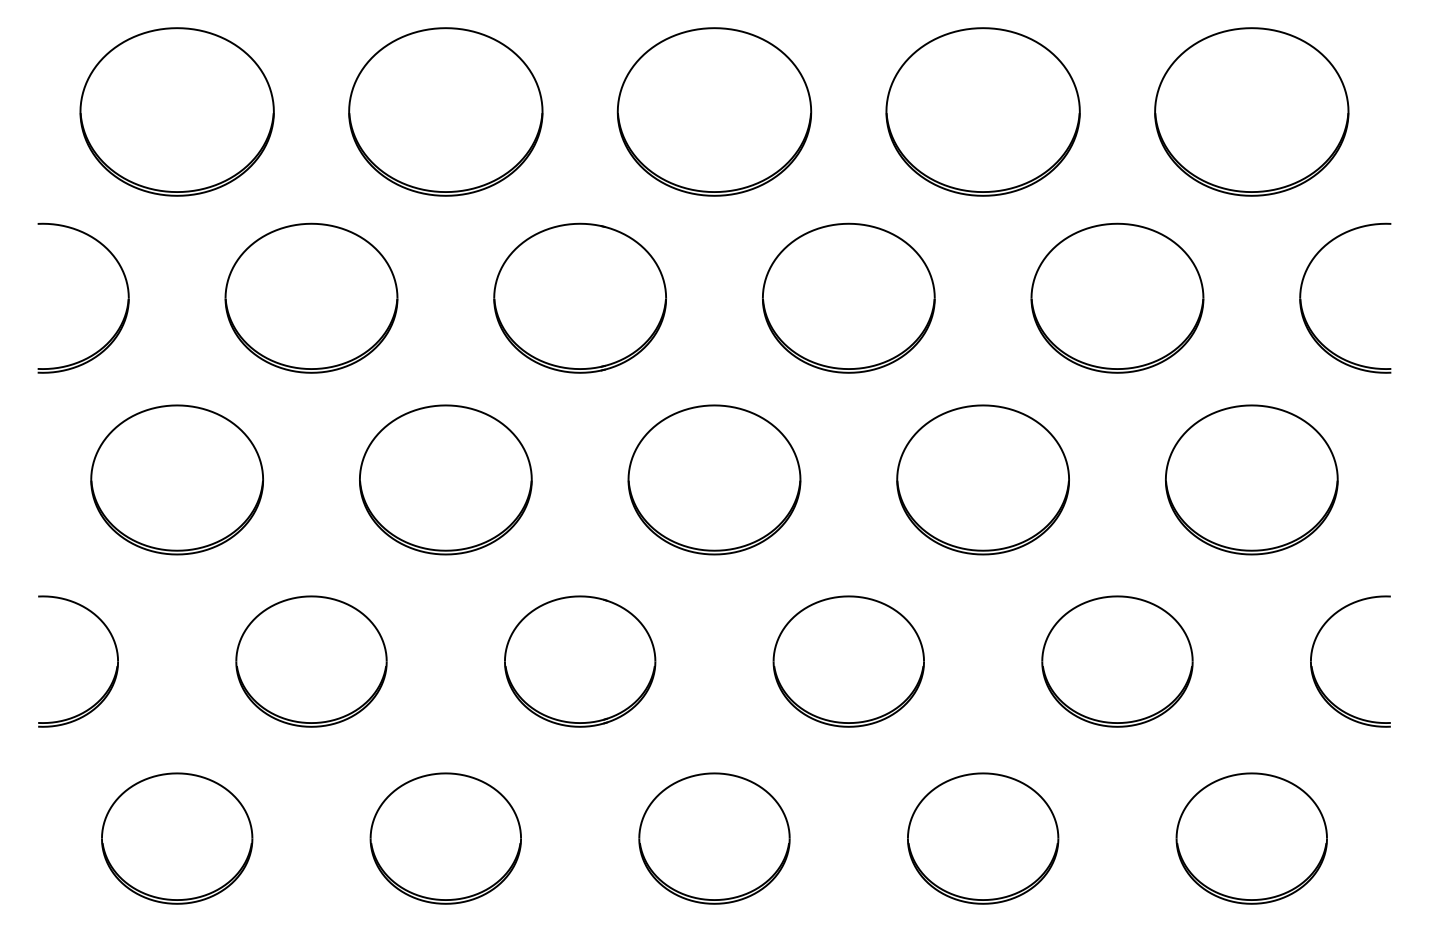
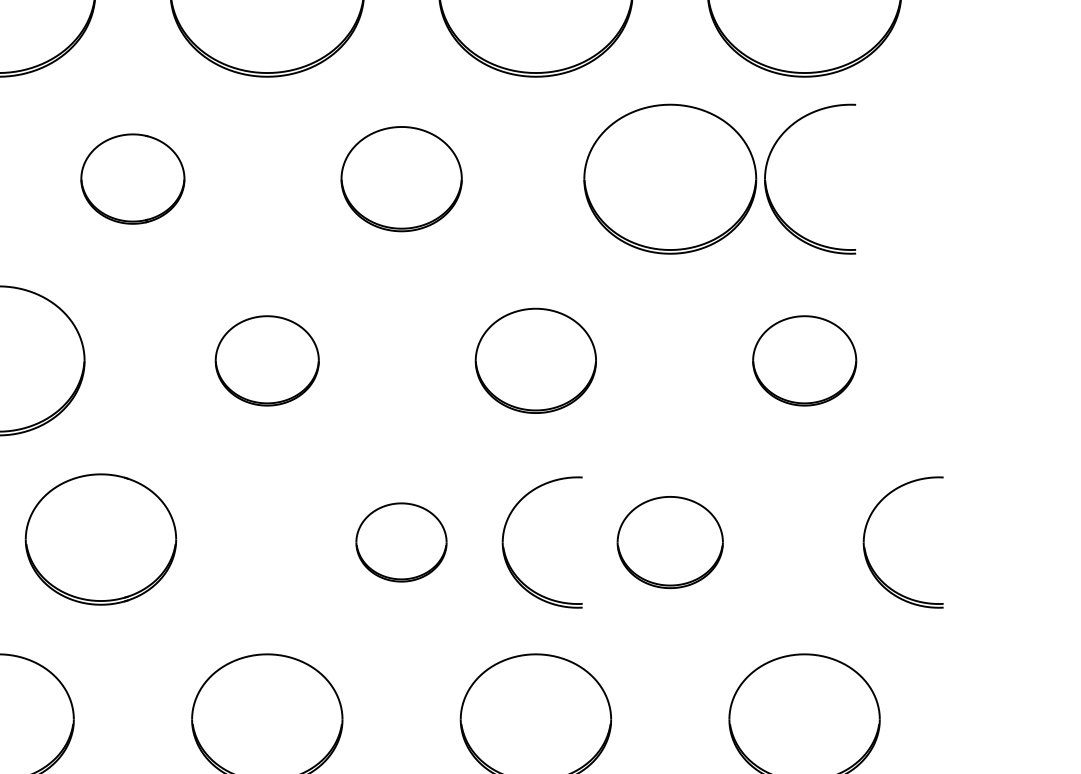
part: (579, 297) -> (132, 178), size x0.6
part: (848, 297) -> (401, 178), size x0.7
part: (1302, 306) -> (767, 187), moved
part: (714, 479) -> (267, 360), size x0.6
part: (982, 479) -> (535, 360), size x0.7
part: (1251, 479) -> (804, 360), size x0.6
part: (580, 661) -> (101, 539), moved
part: (848, 661) -> (401, 542), size x0.6
part: (1117, 661) -> (670, 542), size x0.7
part: (952, 670) -> (505, 551), added

